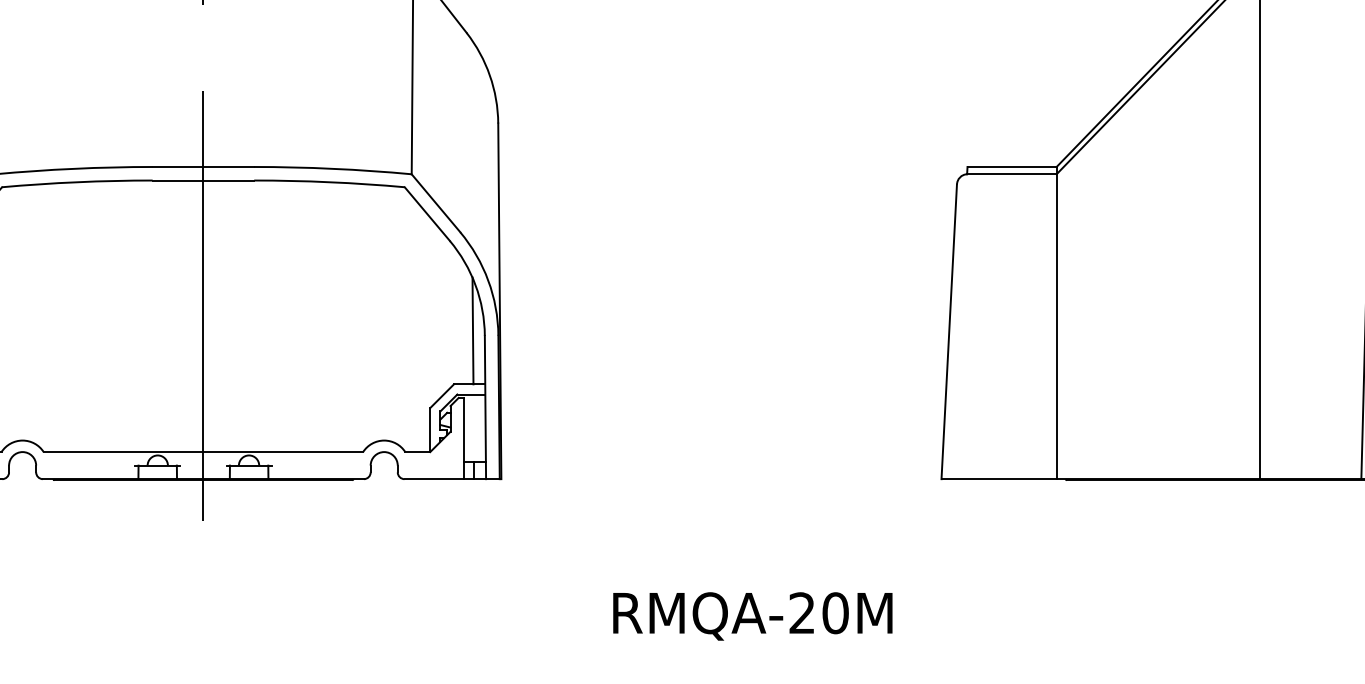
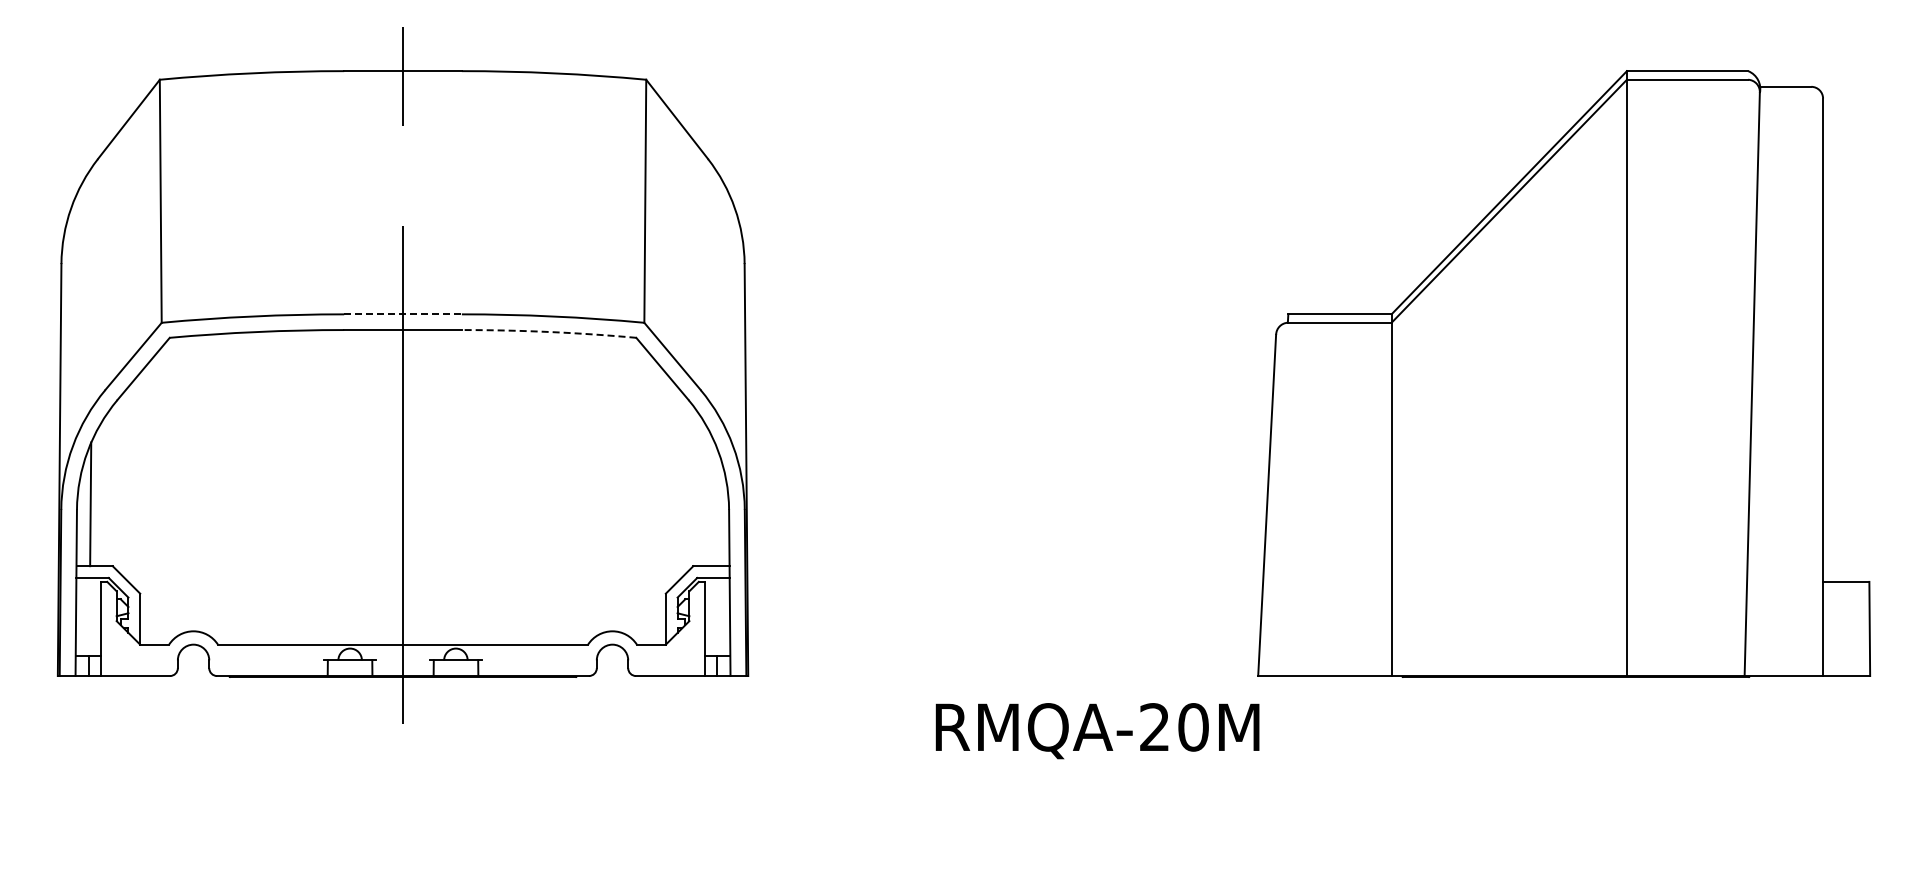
line: (203, 167) -> (403, 314), solid -> dashed
arc: (329, 182) -> (549, 332), solid -> dashed
line: (472, 331) -> (714, 504), removed
text: (752, 616) -> (1097, 731), moved

